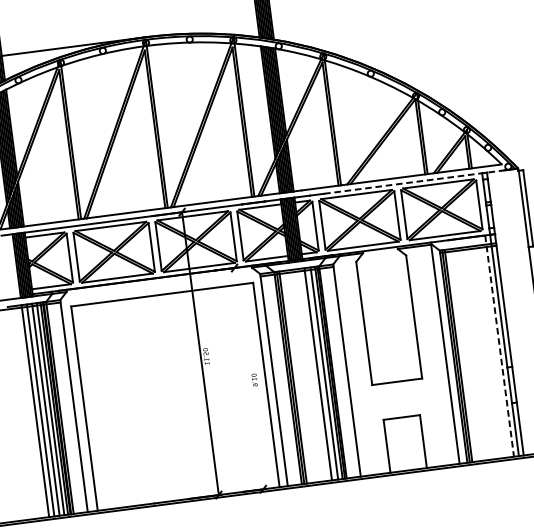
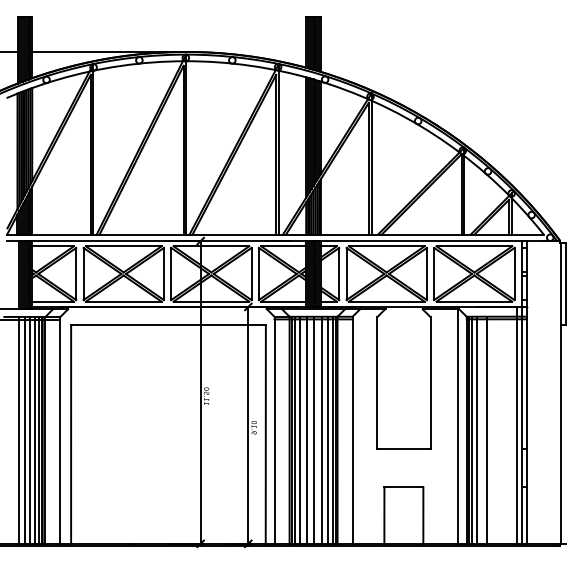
line: (413, 182) -> (448, 241), dashed -> solid
line: (499, 346) -> (516, 425), dashed -> solid
line: (472, 353) -> (487, 429), added
line: (463, 354) -> (477, 429), added
line: (311, 374) -> (314, 429), added
line: (303, 375) -> (306, 429), added
line: (297, 376) -> (299, 429), added
line: (249, 377) -> (248, 424), added

